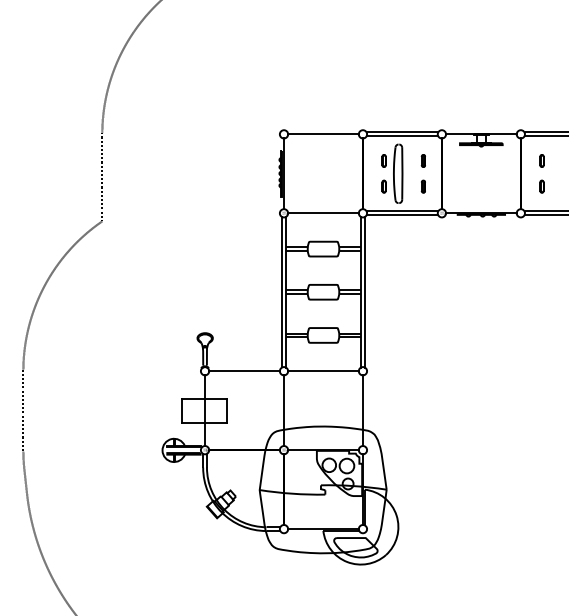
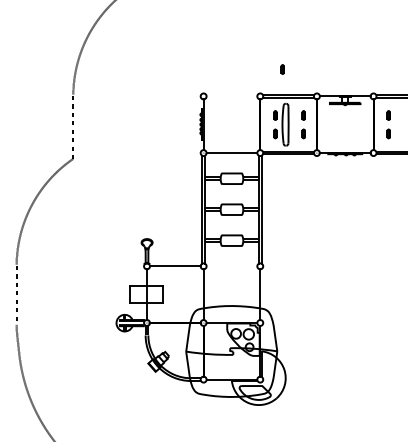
part: (393, 96) -> (282, 69), added
line: (322, 134) -> (231, 96), removed
line: (322, 371) -> (231, 266), removed

